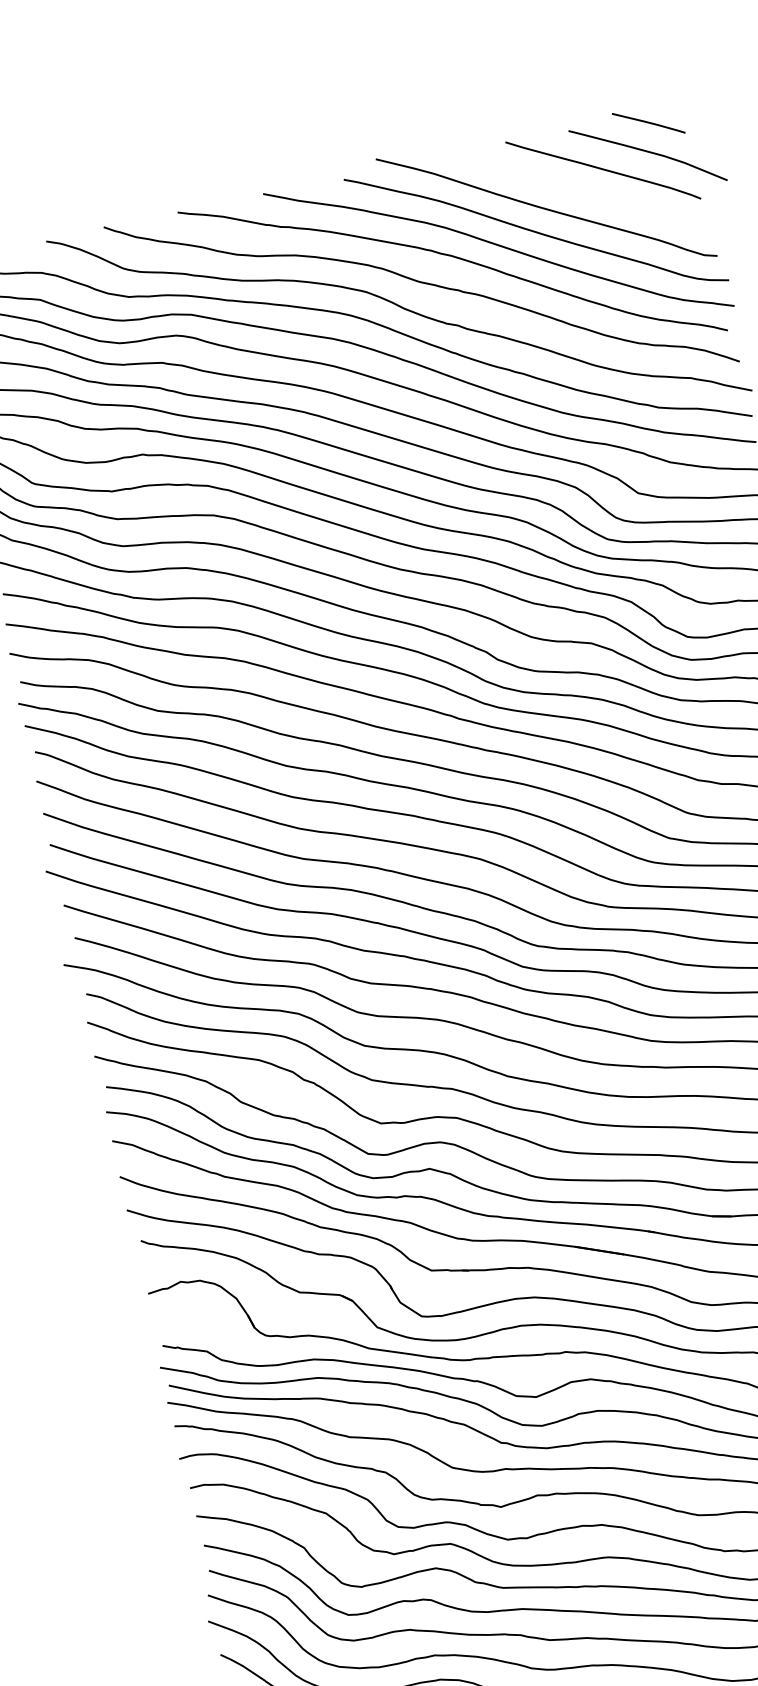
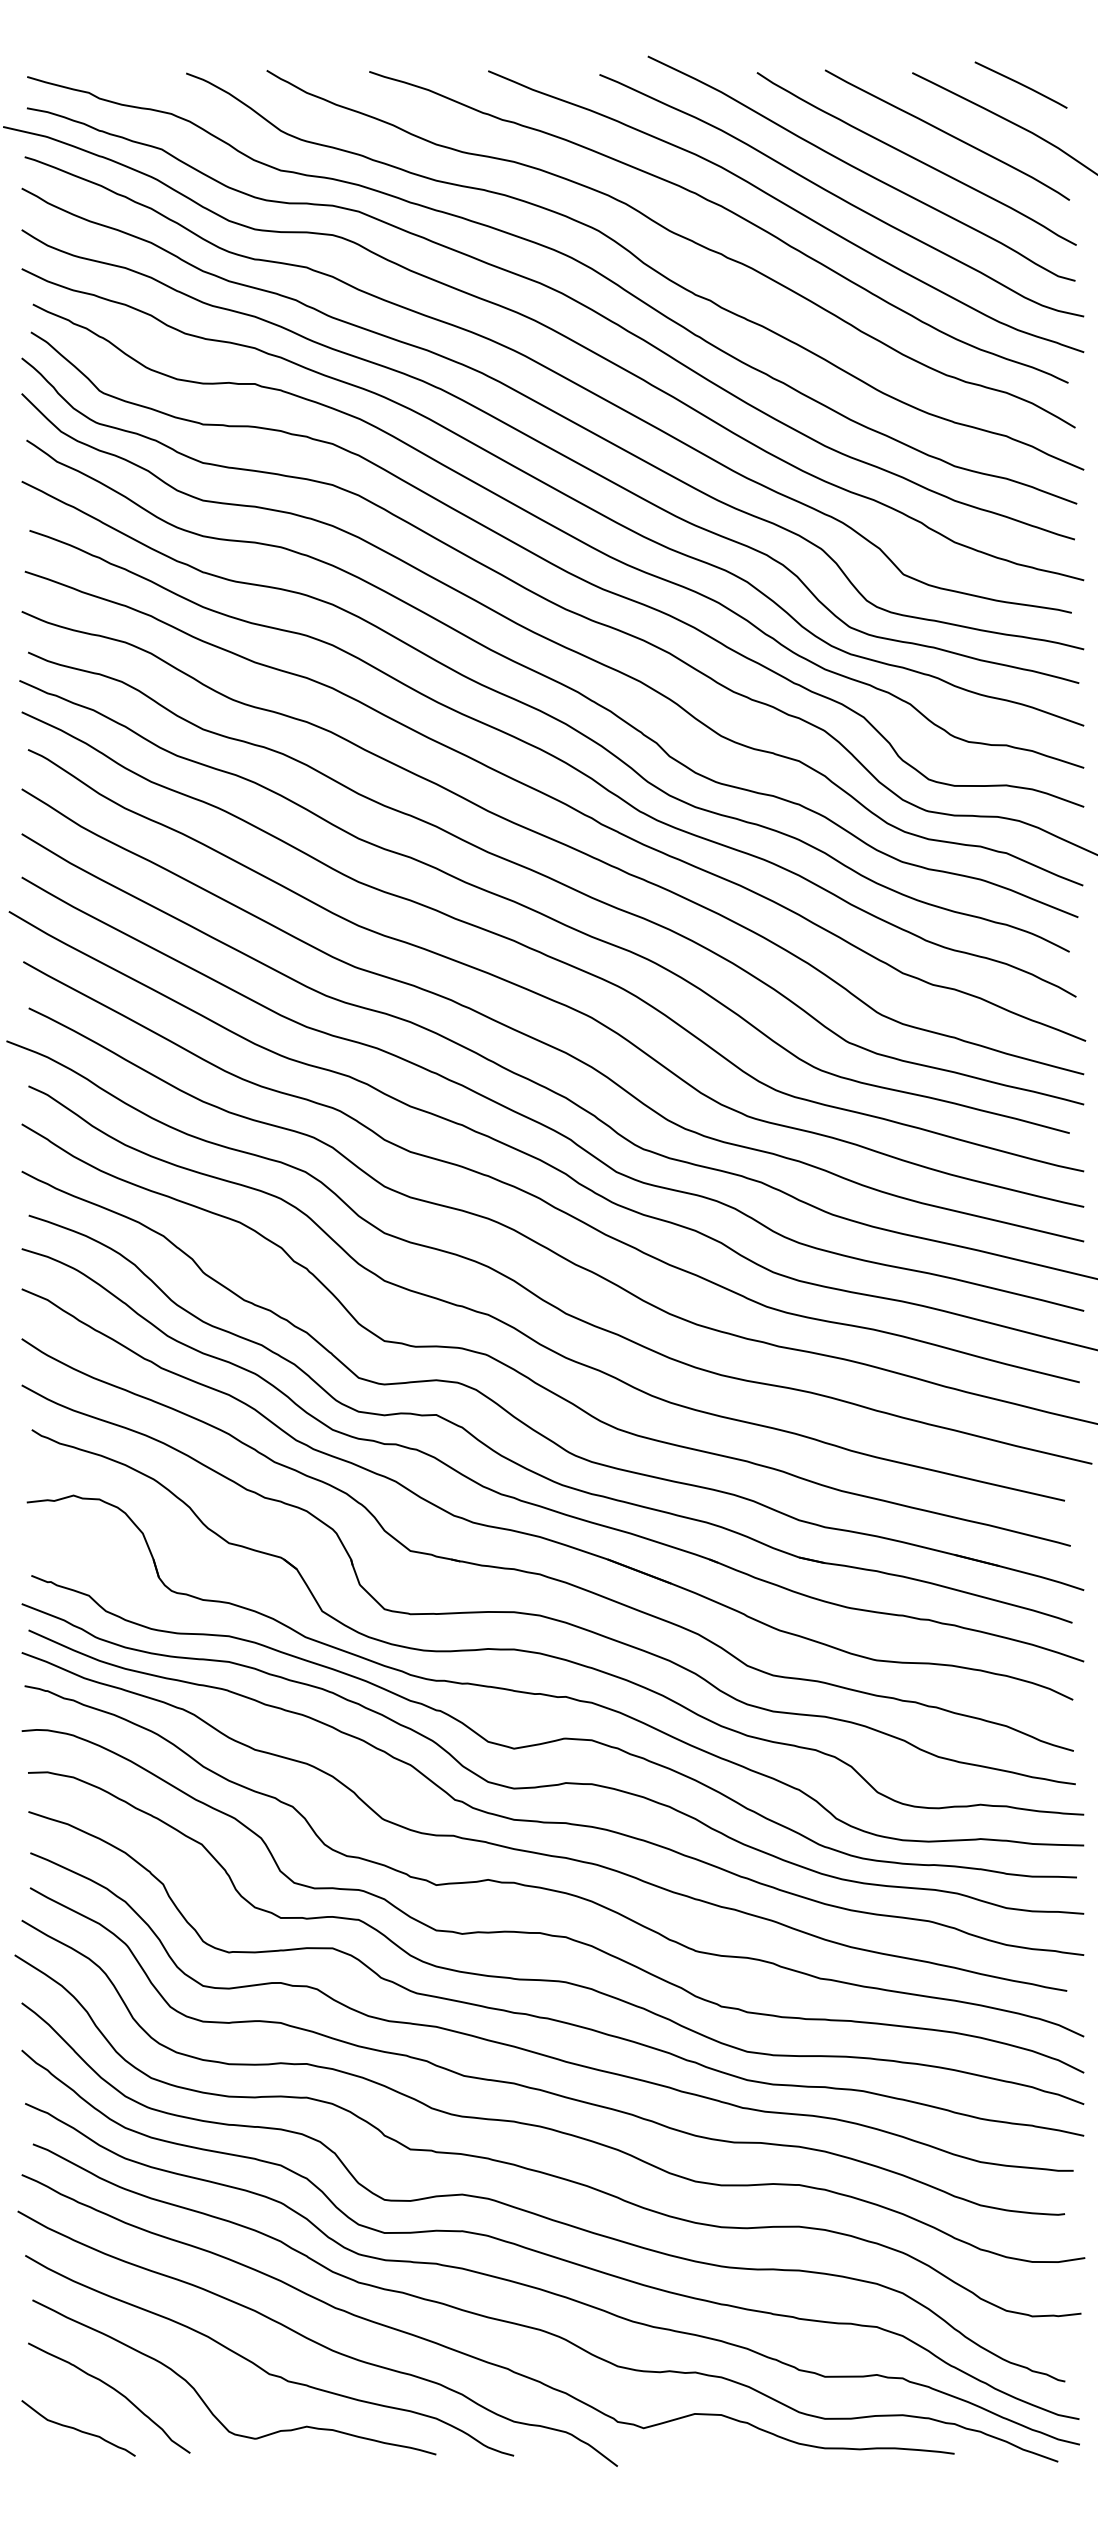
curve: (584, 191) -> (916, 158), added

